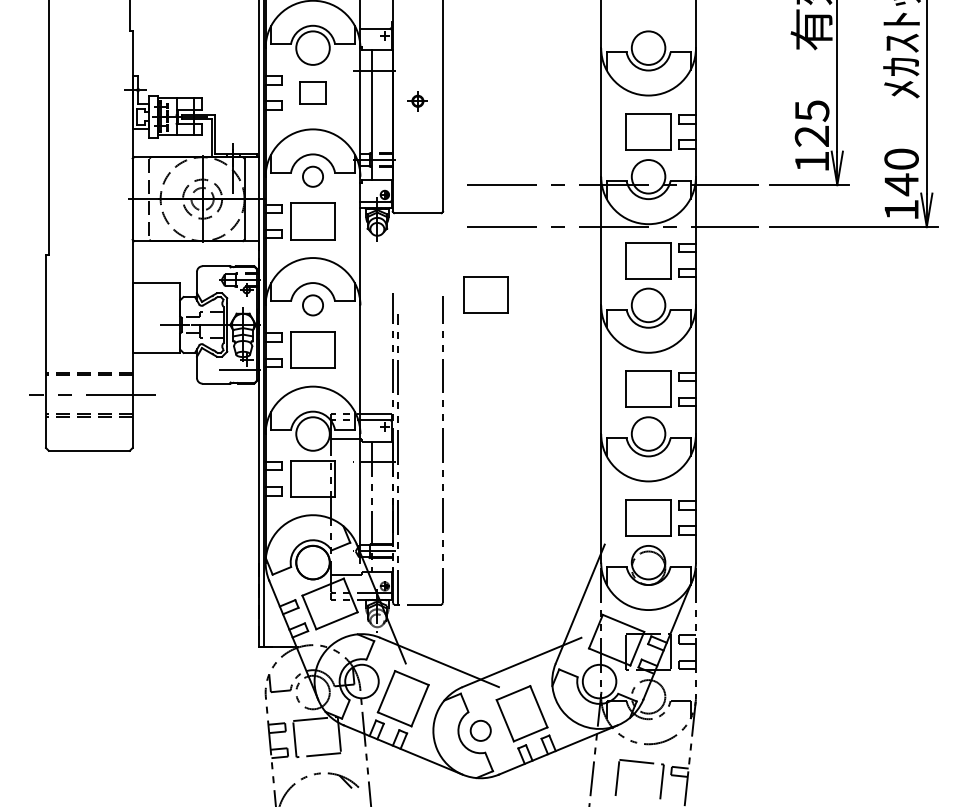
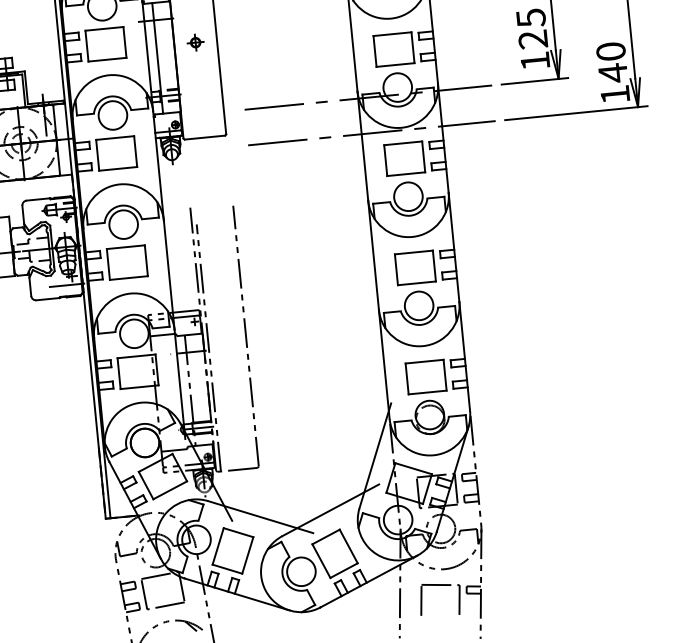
part: (312, 92) -> (105, 43), size x1.67
circle: (312, 176) -> (112, 115), size x1.67
part: (485, 294) -> (269, 201), removed
circle: (312, 305) -> (123, 224), size x1.67
circle: (480, 730) -> (301, 571), size x1.67

